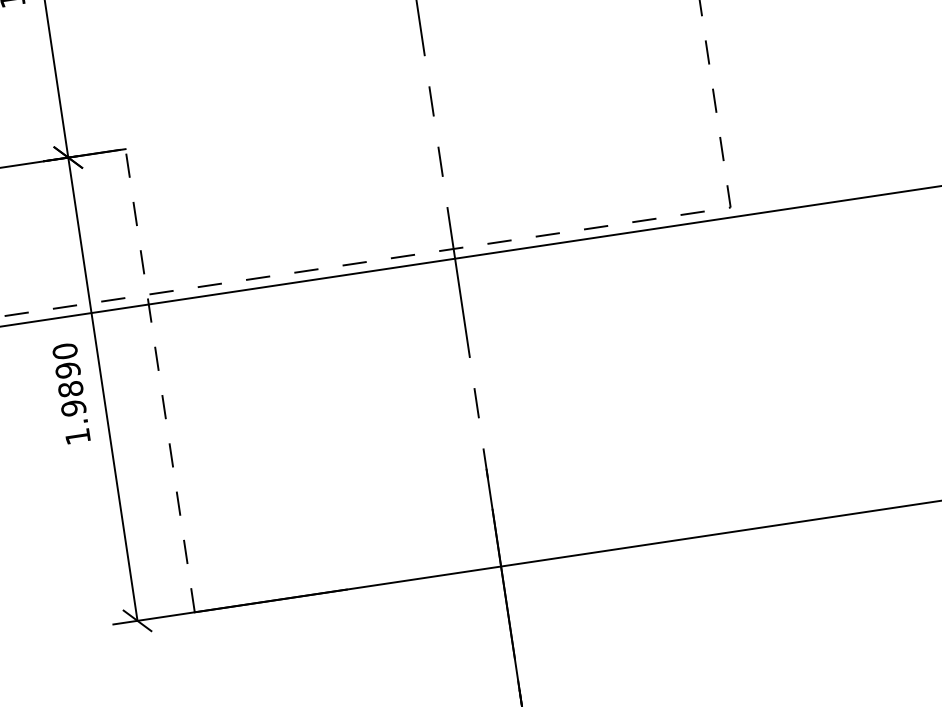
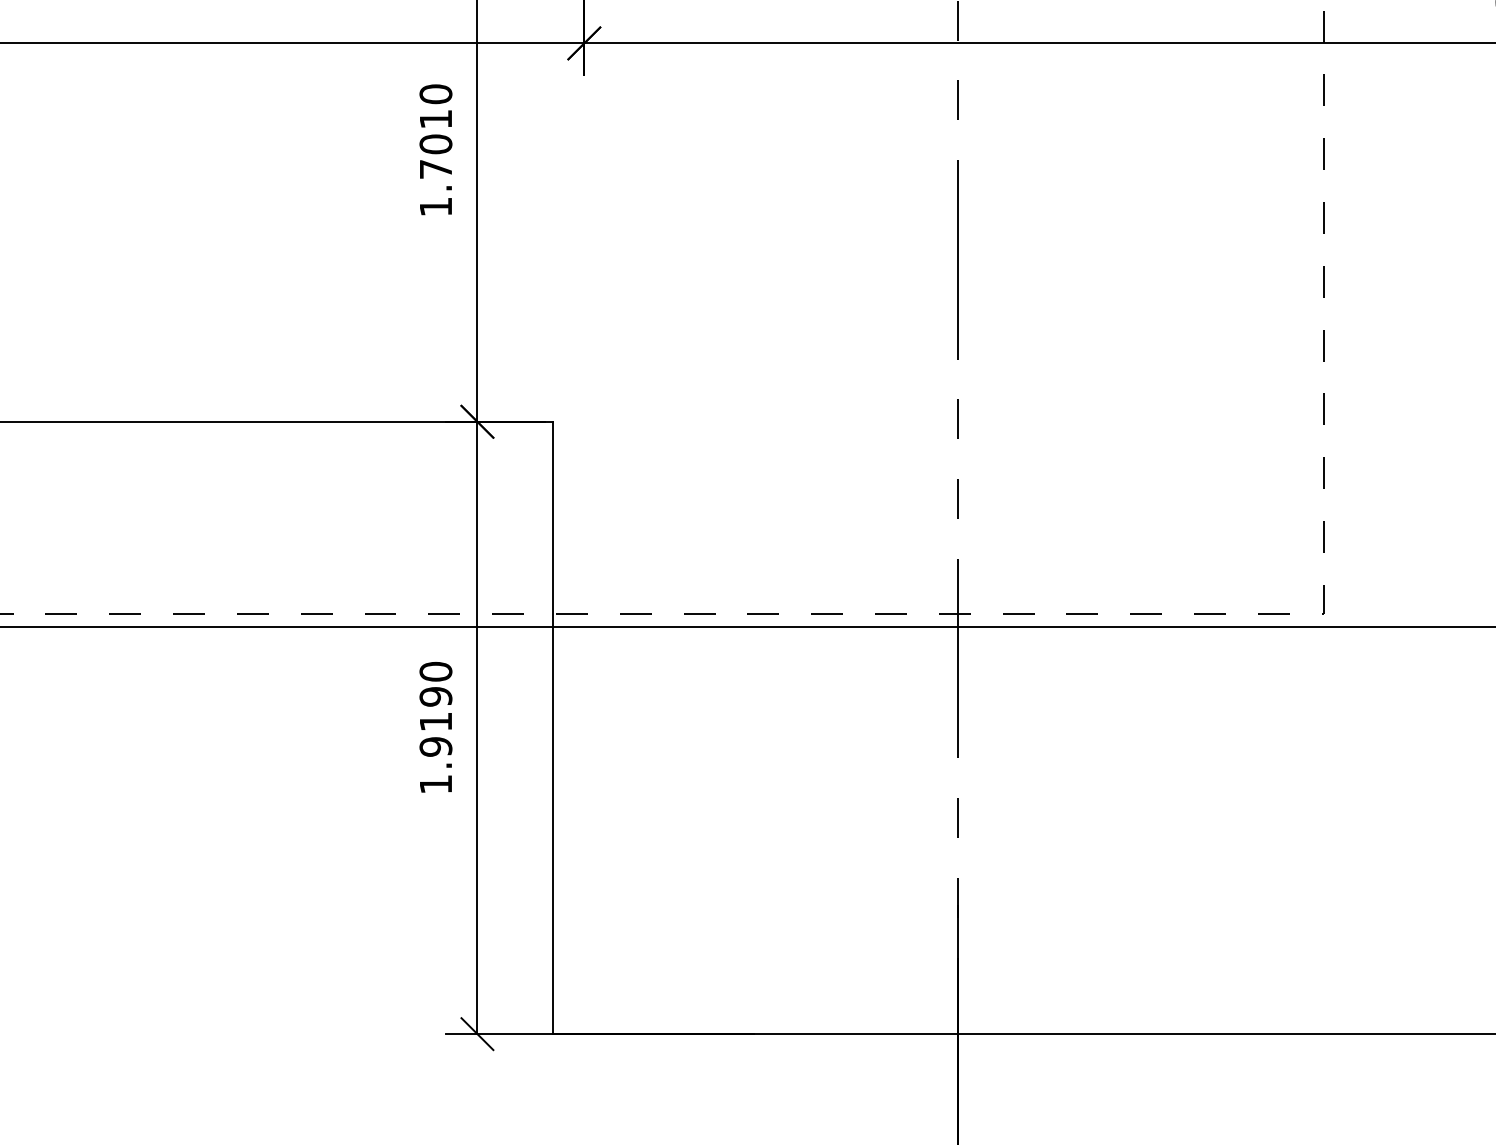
line: (160, 380) -> (553, 727), dashed -> solid
text: (70, 389) -> (435, 721), 1.9890 -> 1.9190

